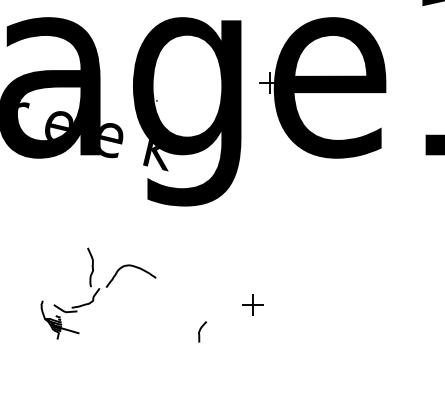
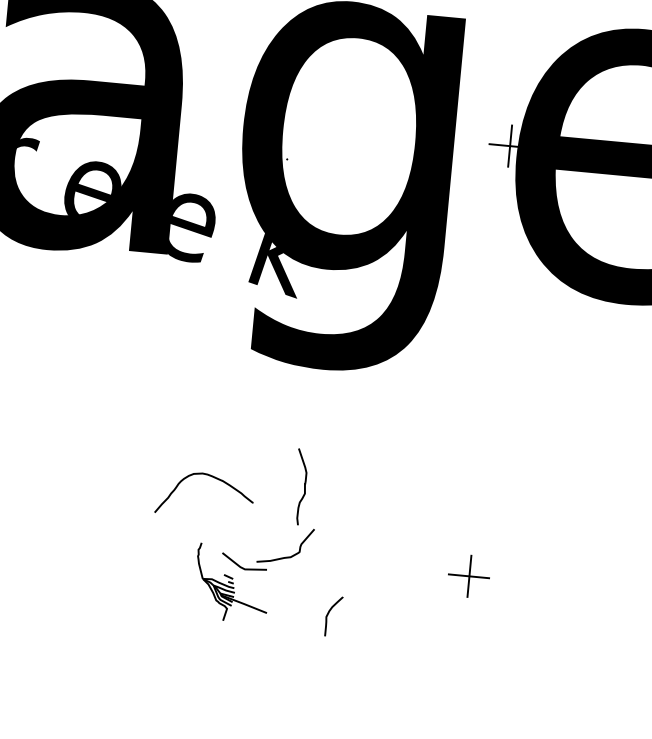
part: (252, 304) -> (468, 575), moved
part: (72, 306) -> (258, 559), moved

